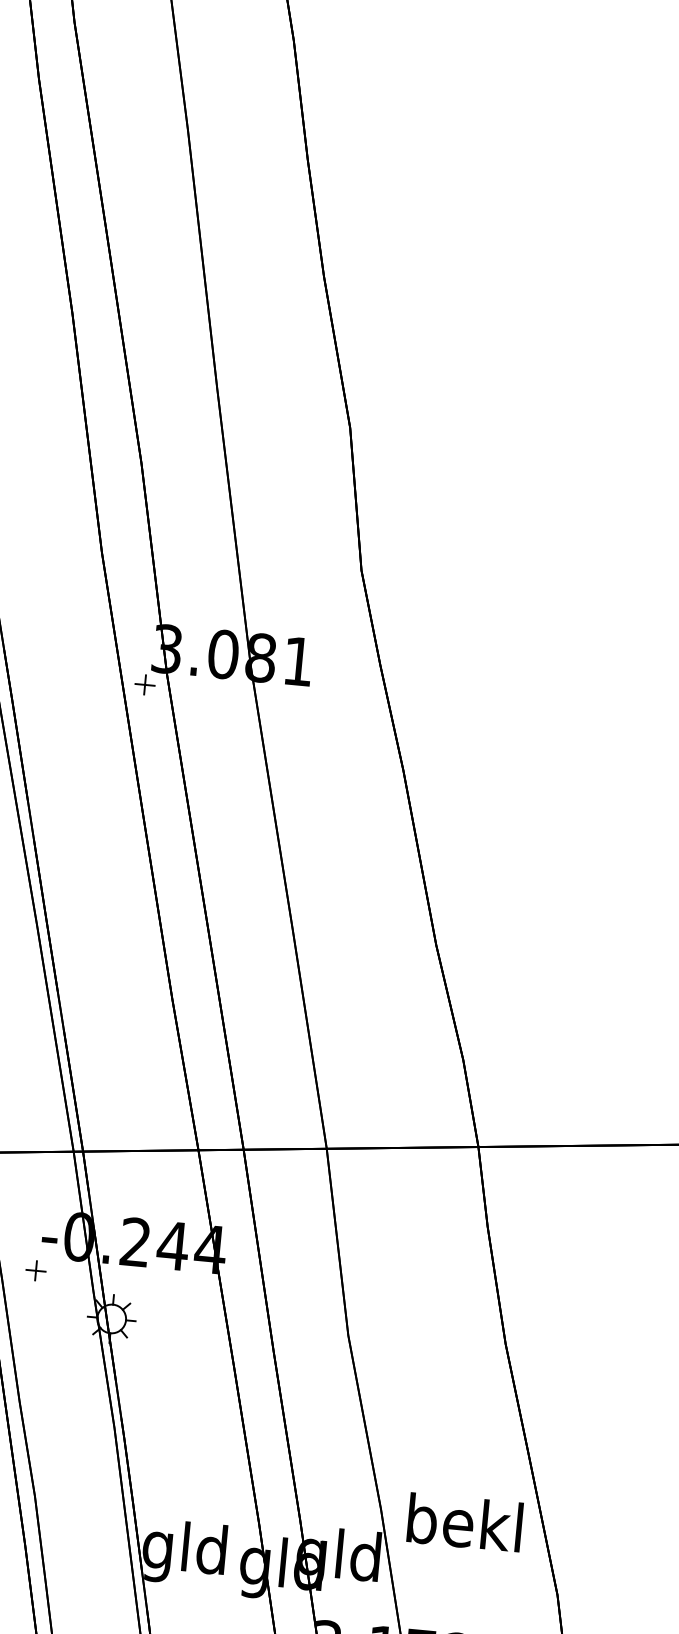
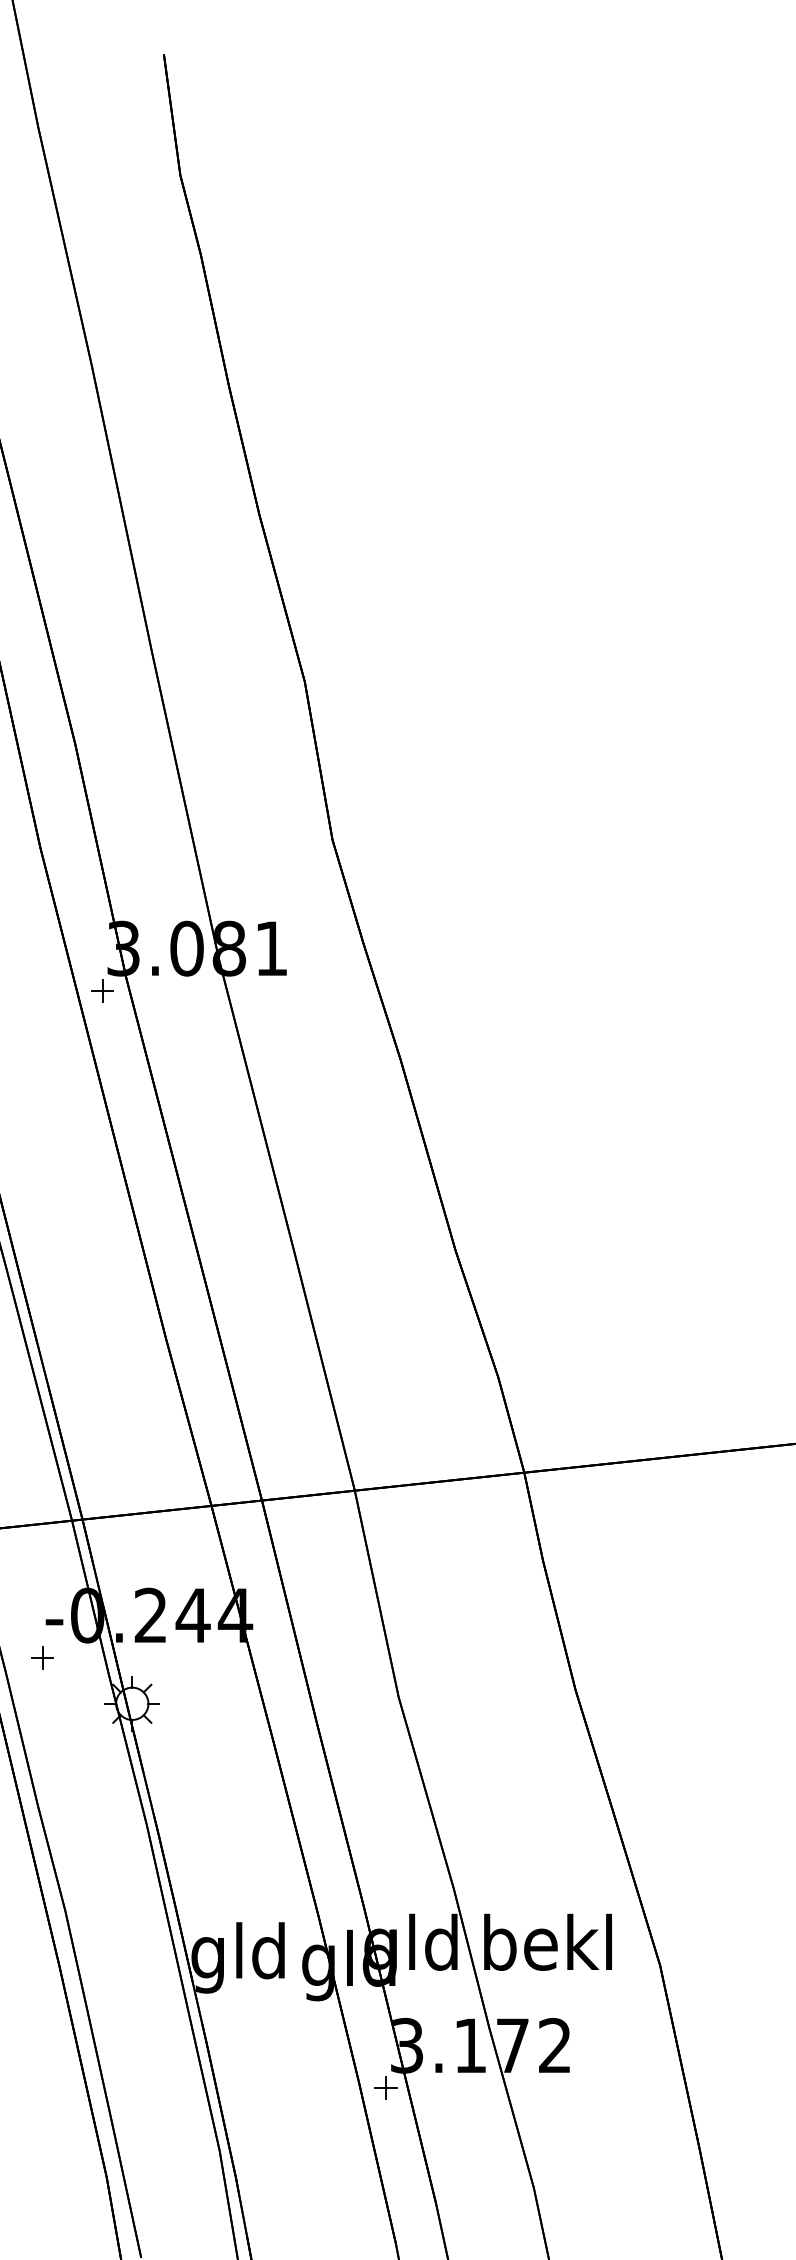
text: (464, 1521) -> (547, 1941), moved

